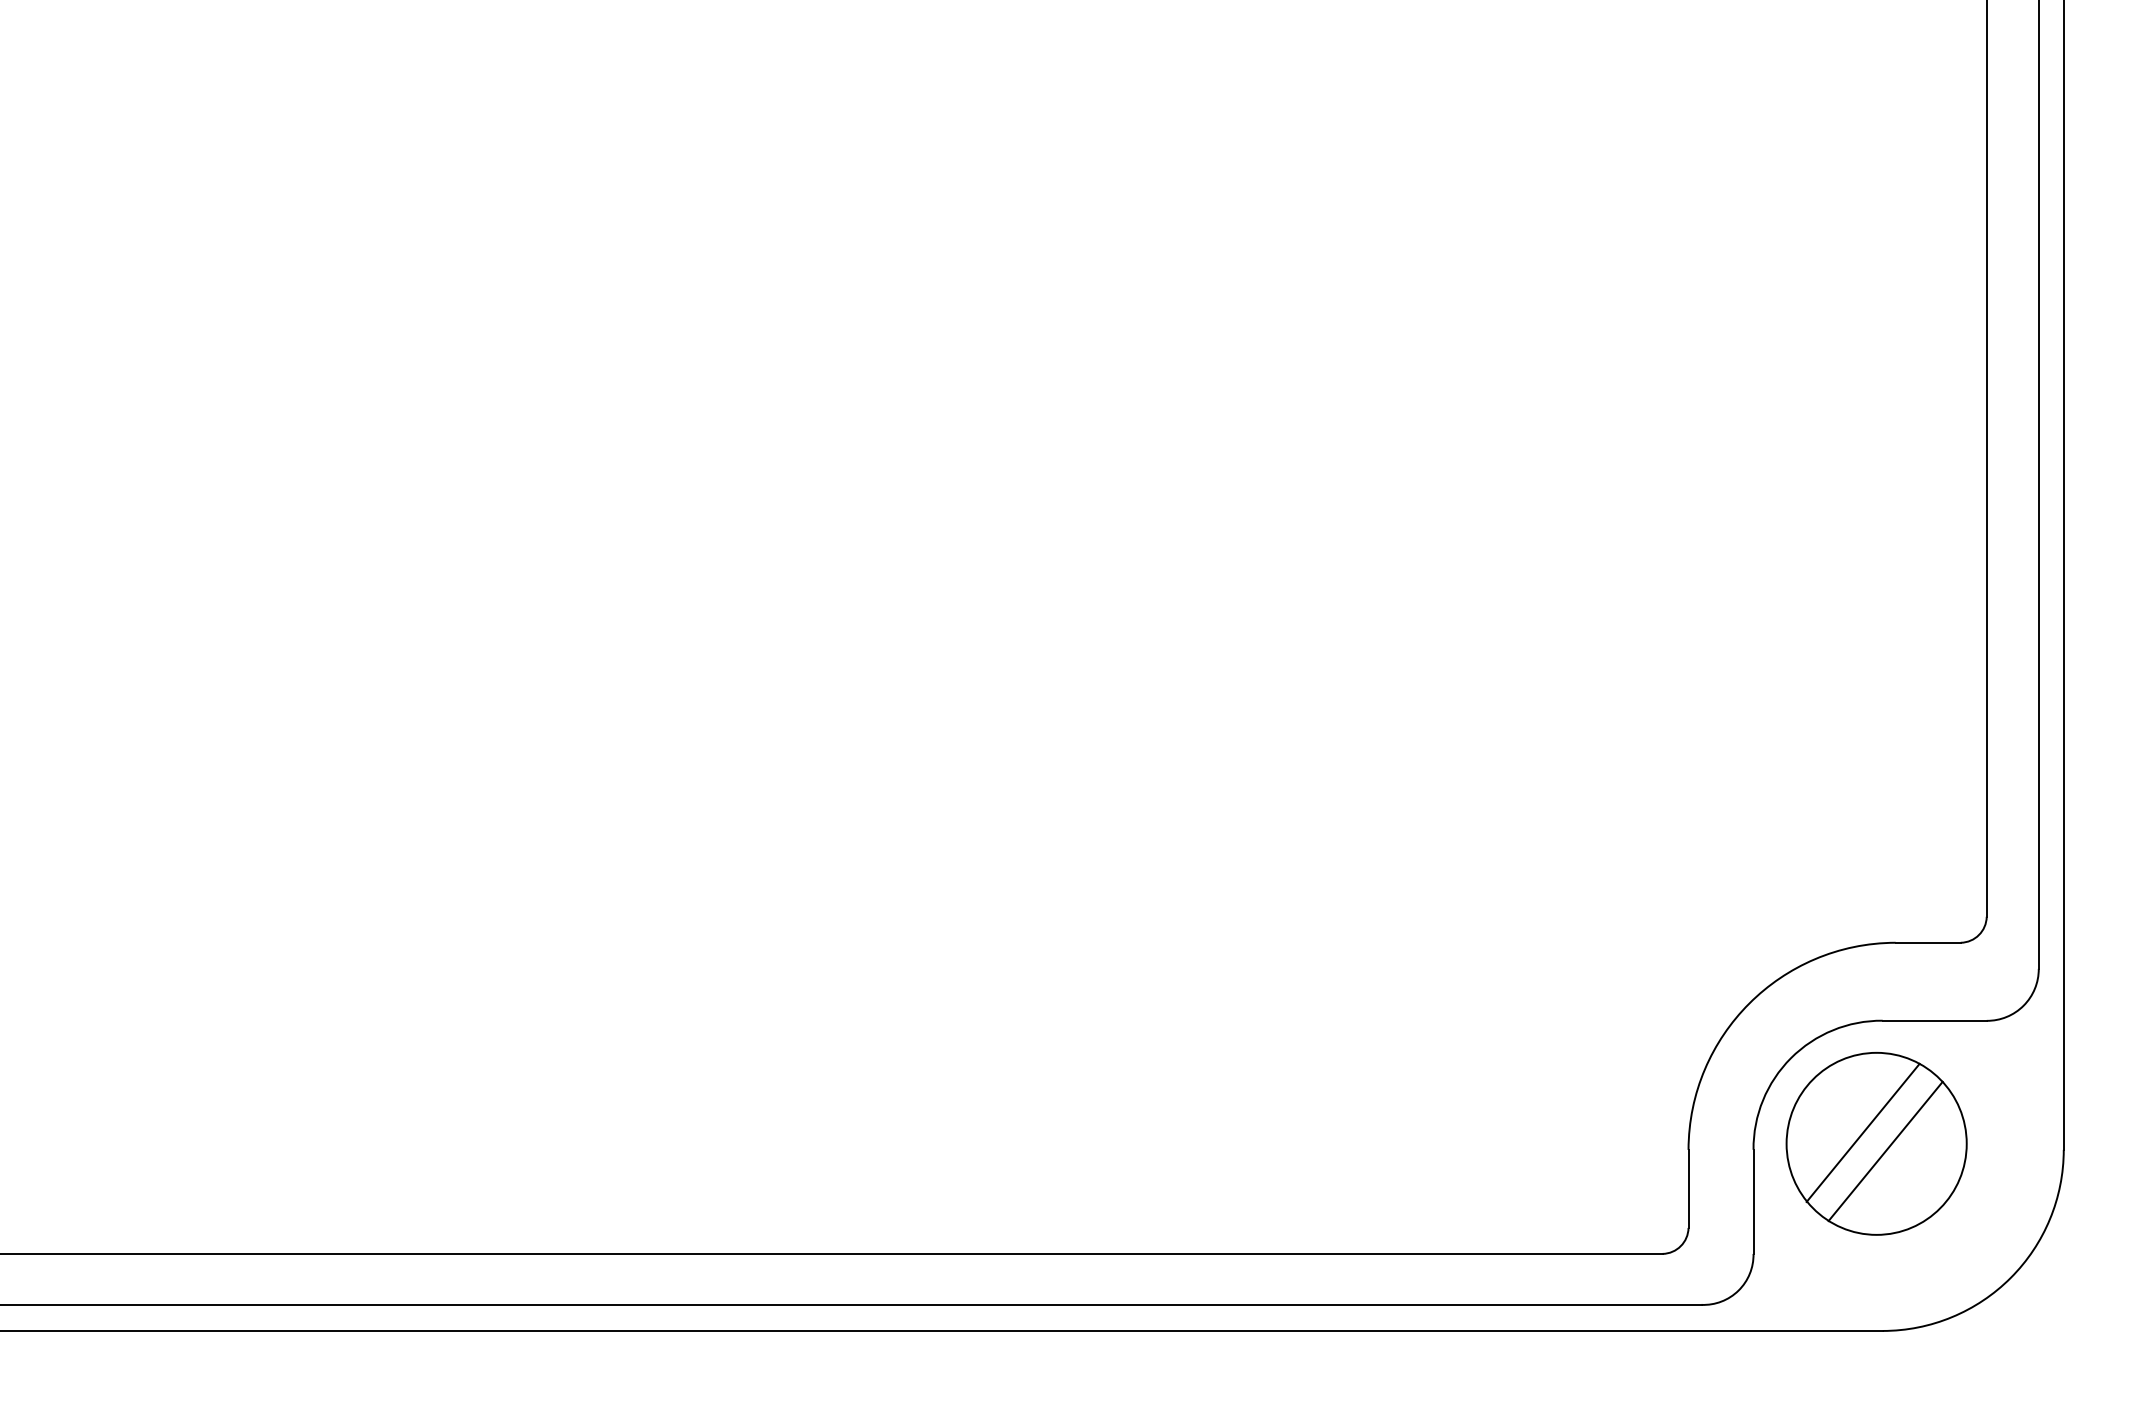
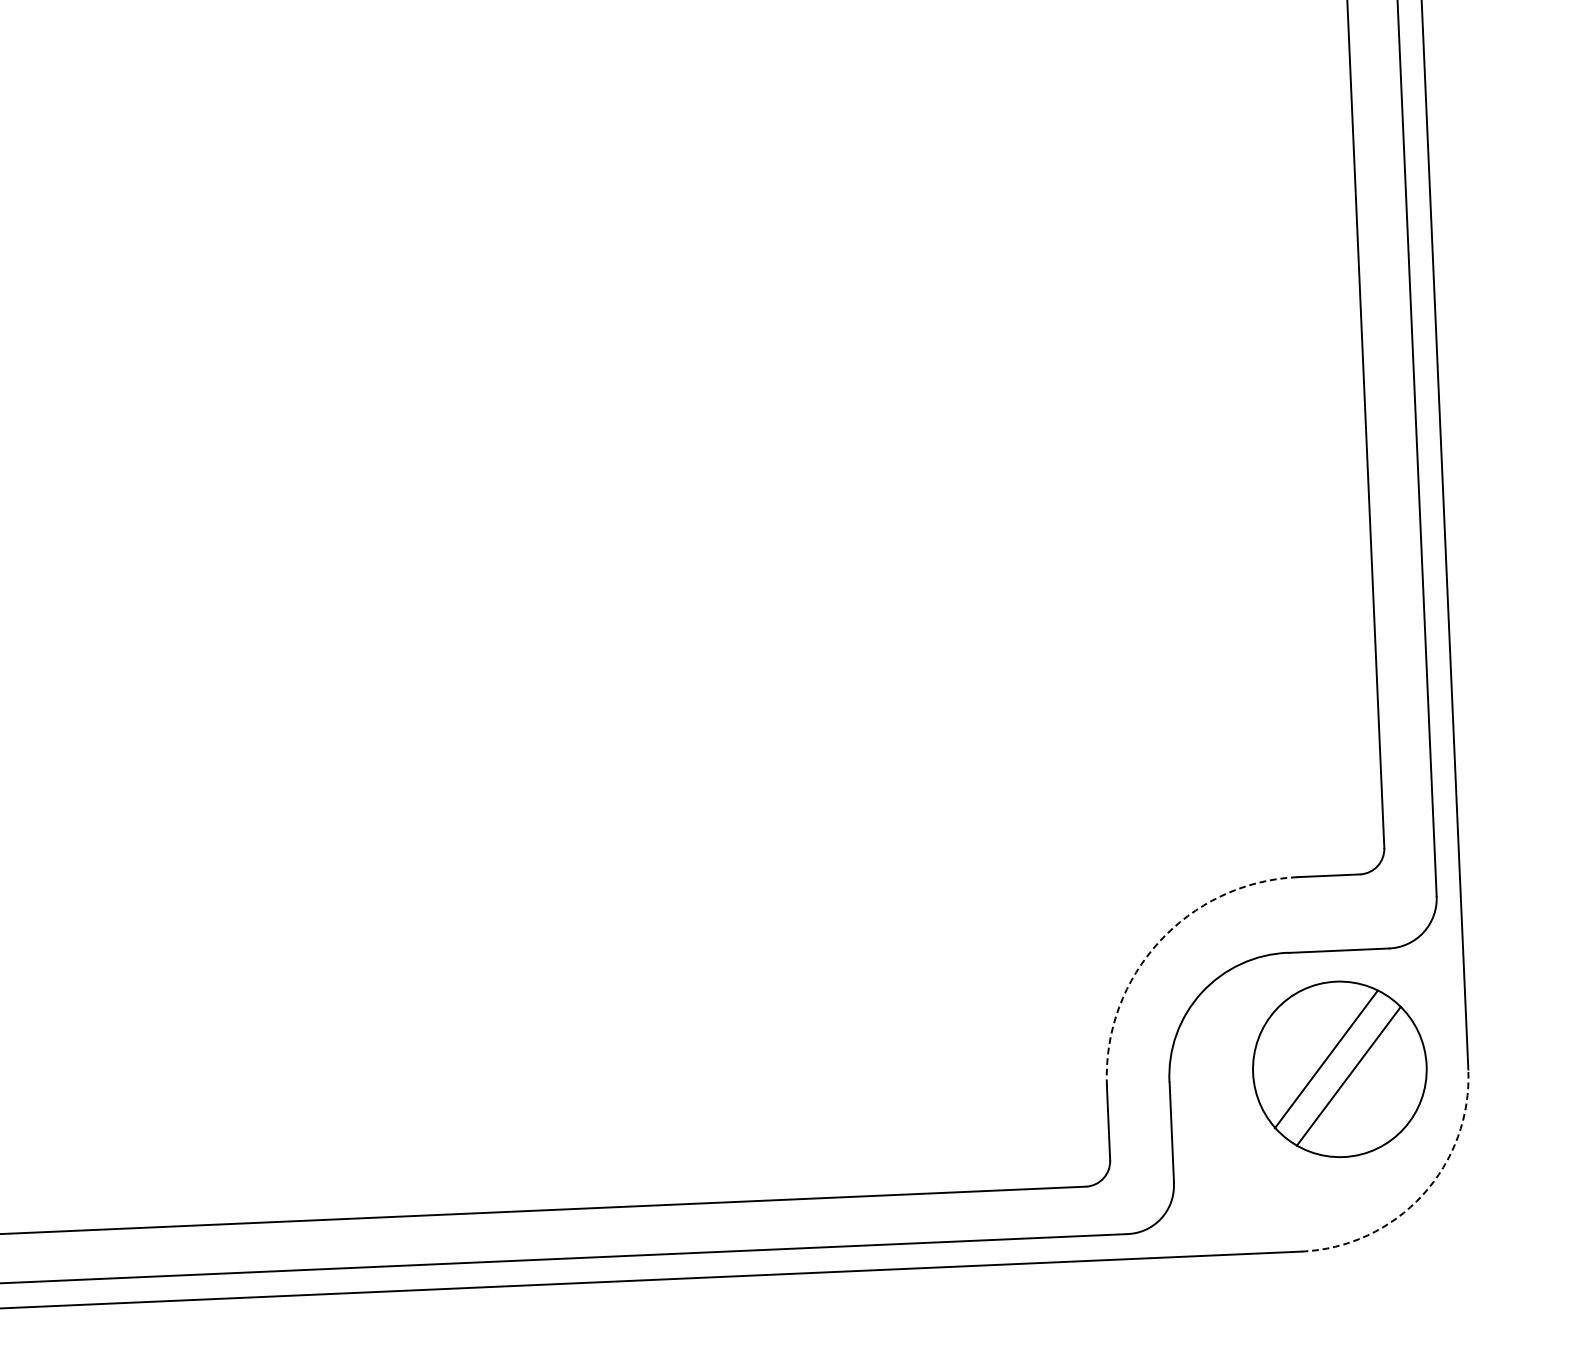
arc: (1749, 1003) -> (1159, 941), solid -> dashed
part: (1876, 1143) -> (1339, 1069), moved
arc: (2010, 1277) -> (1422, 1194), solid -> dashed

